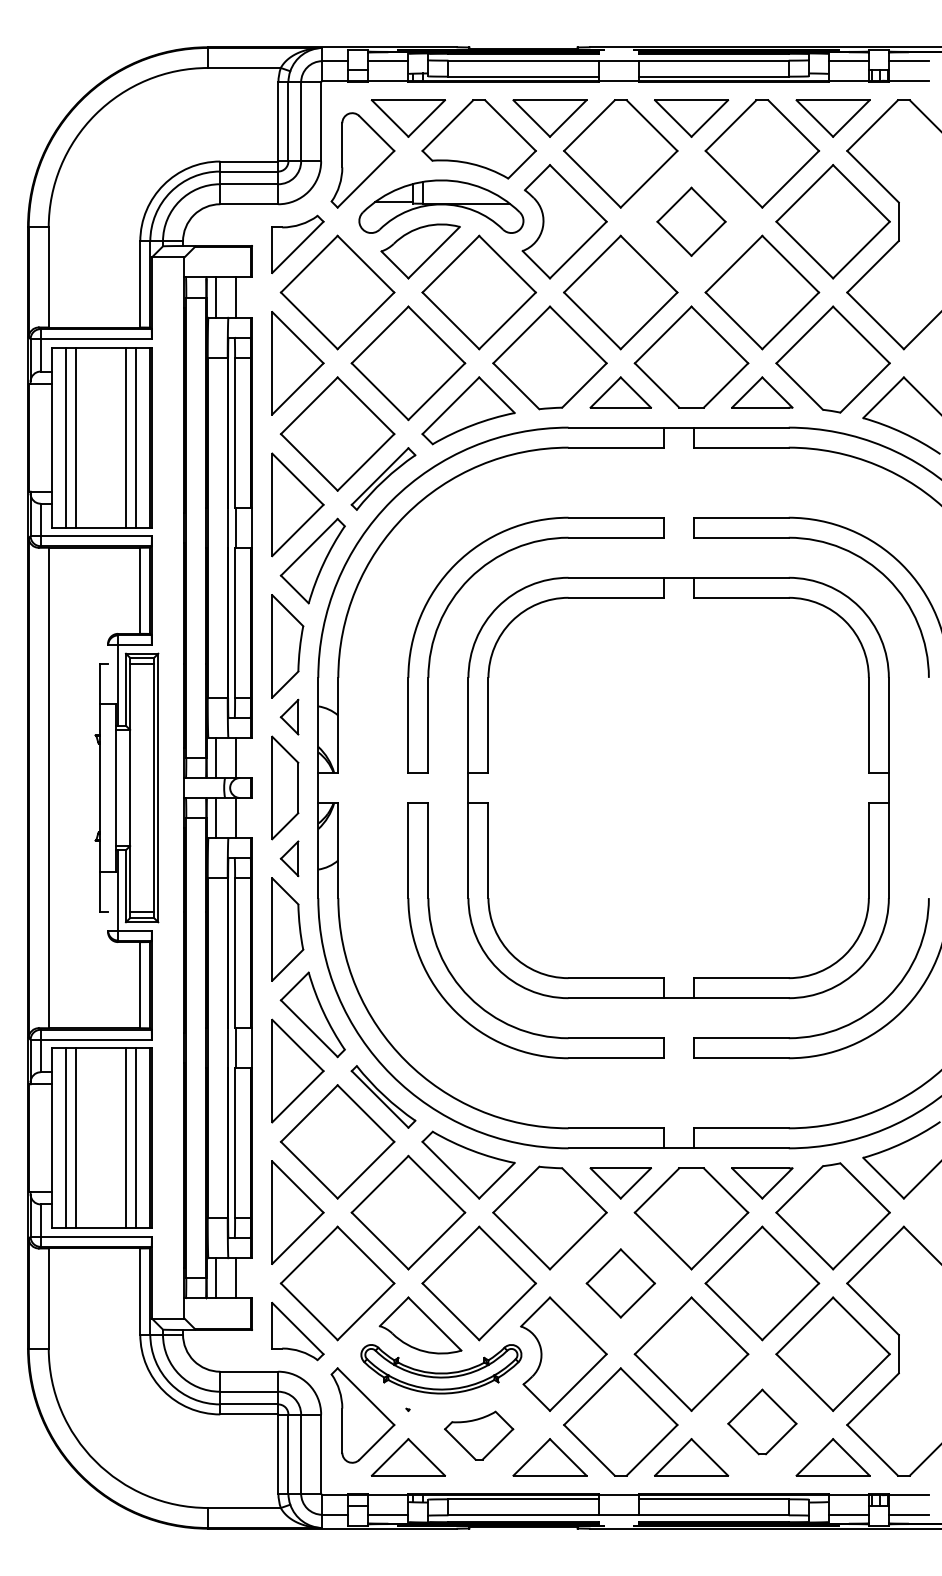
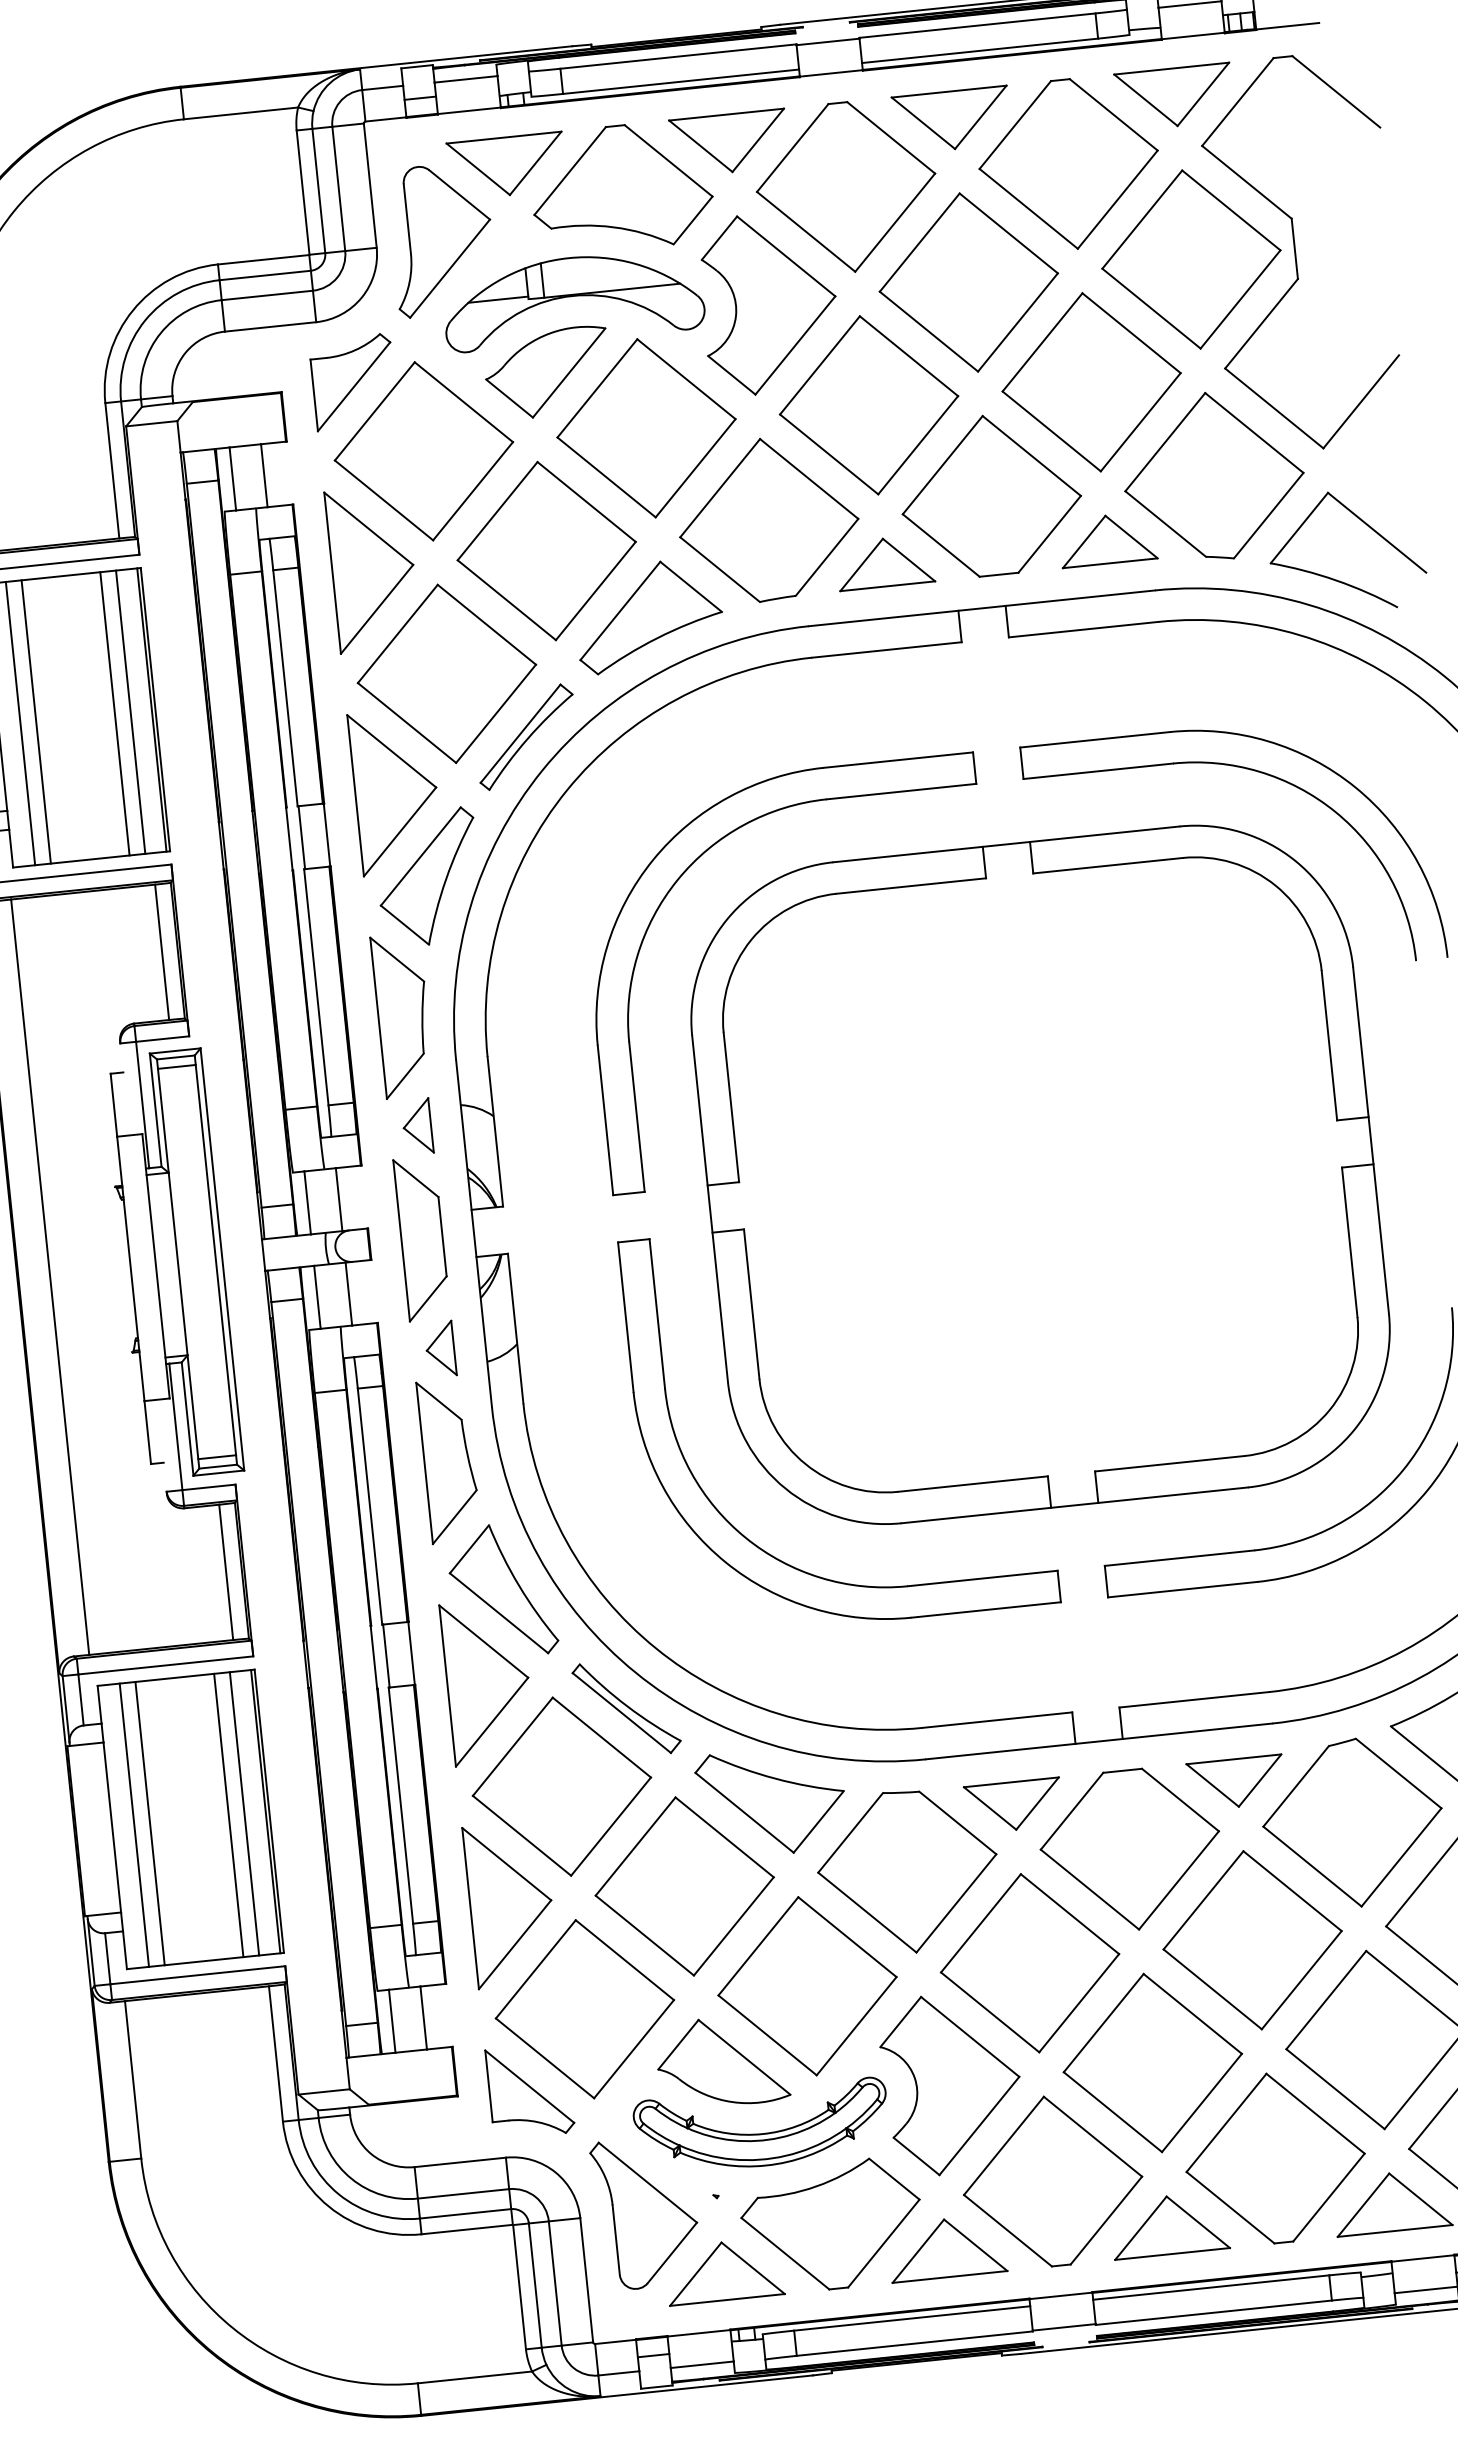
part: (691, 221) -> (968, 282), size x1.67
part: (620, 1283) -> (1029, 1963), size x1.67
part: (762, 1421) -> (1275, 2157), size x1.67
part: (478, 1435) -> (831, 2225), size x1.67

